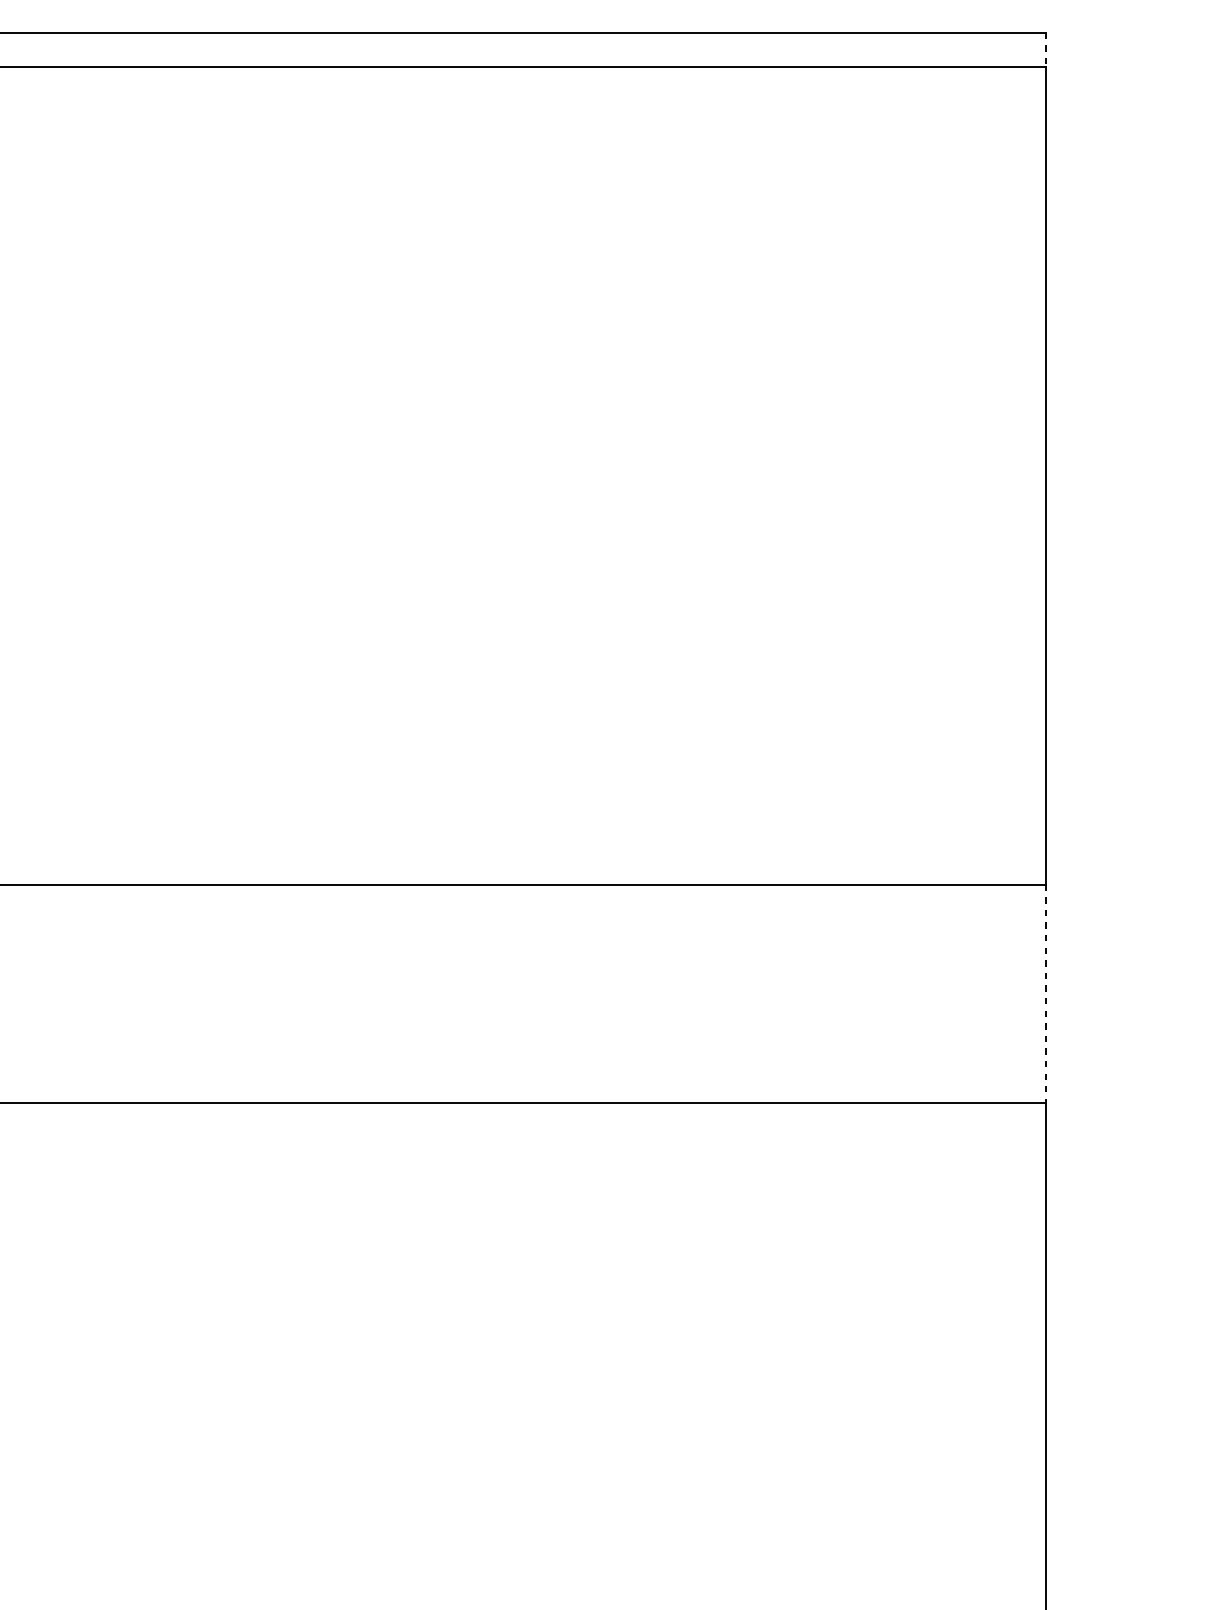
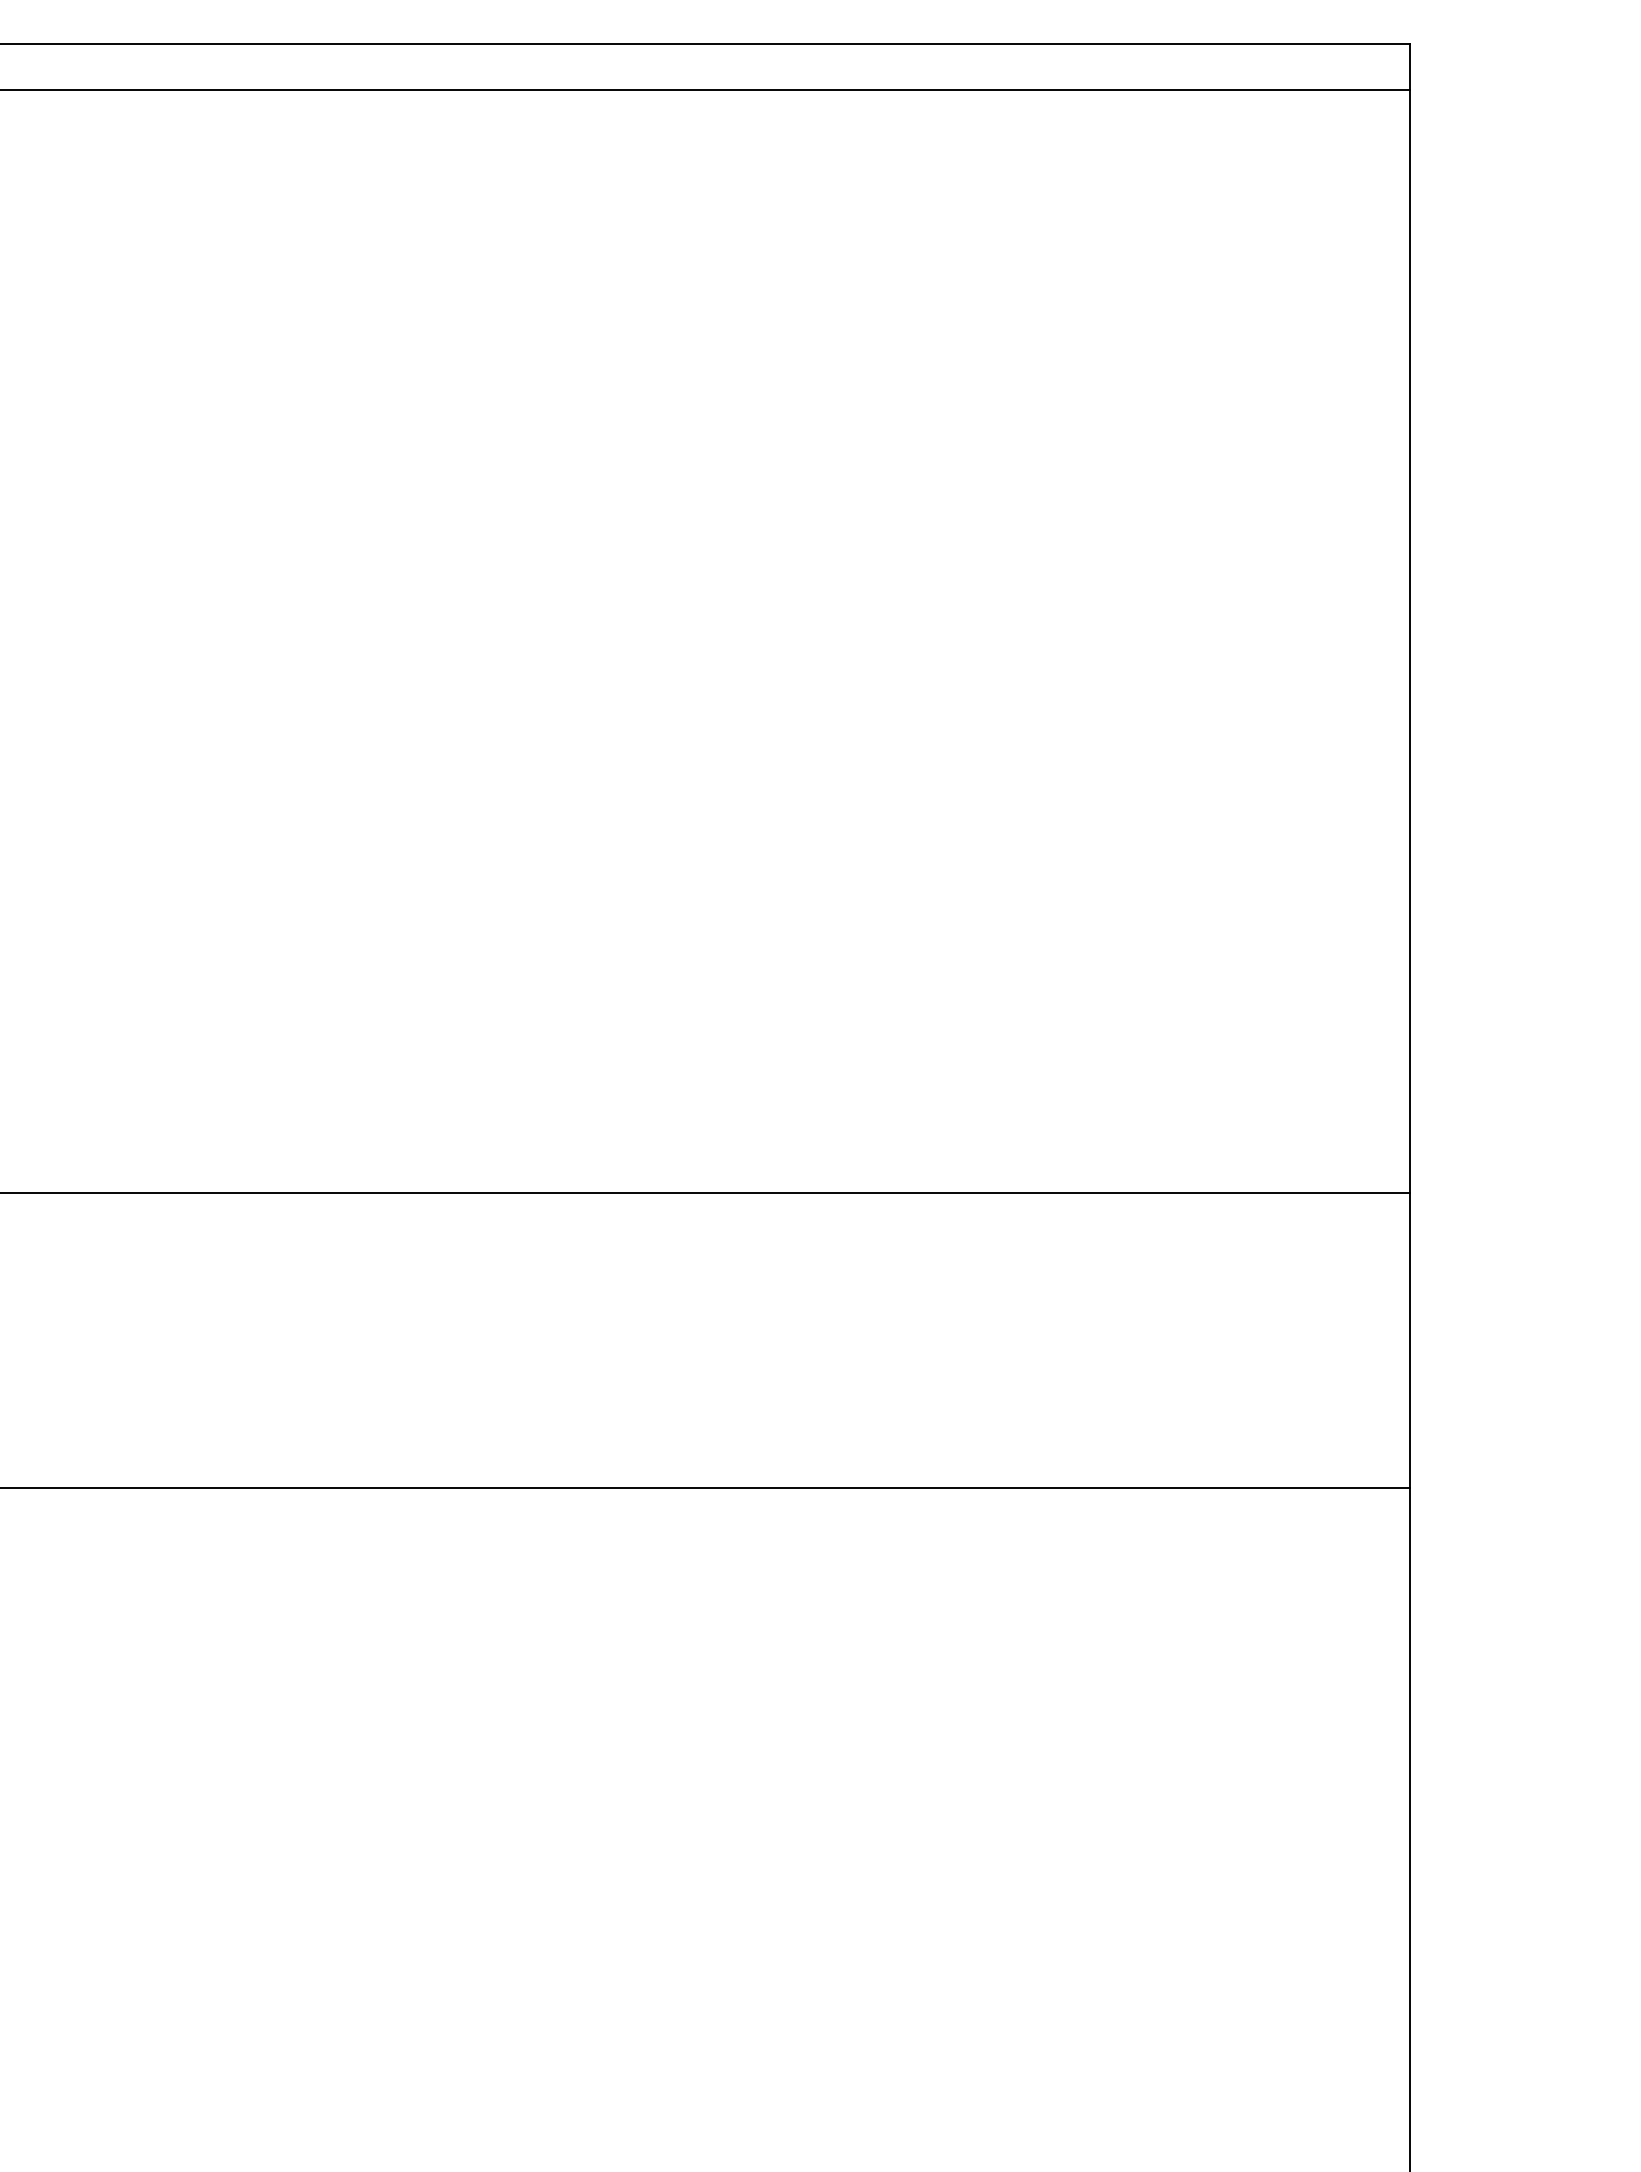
line: (1045, 49) -> (1410, 67), dashed -> solid
line: (1045, 994) -> (1410, 1341), dashed -> solid

